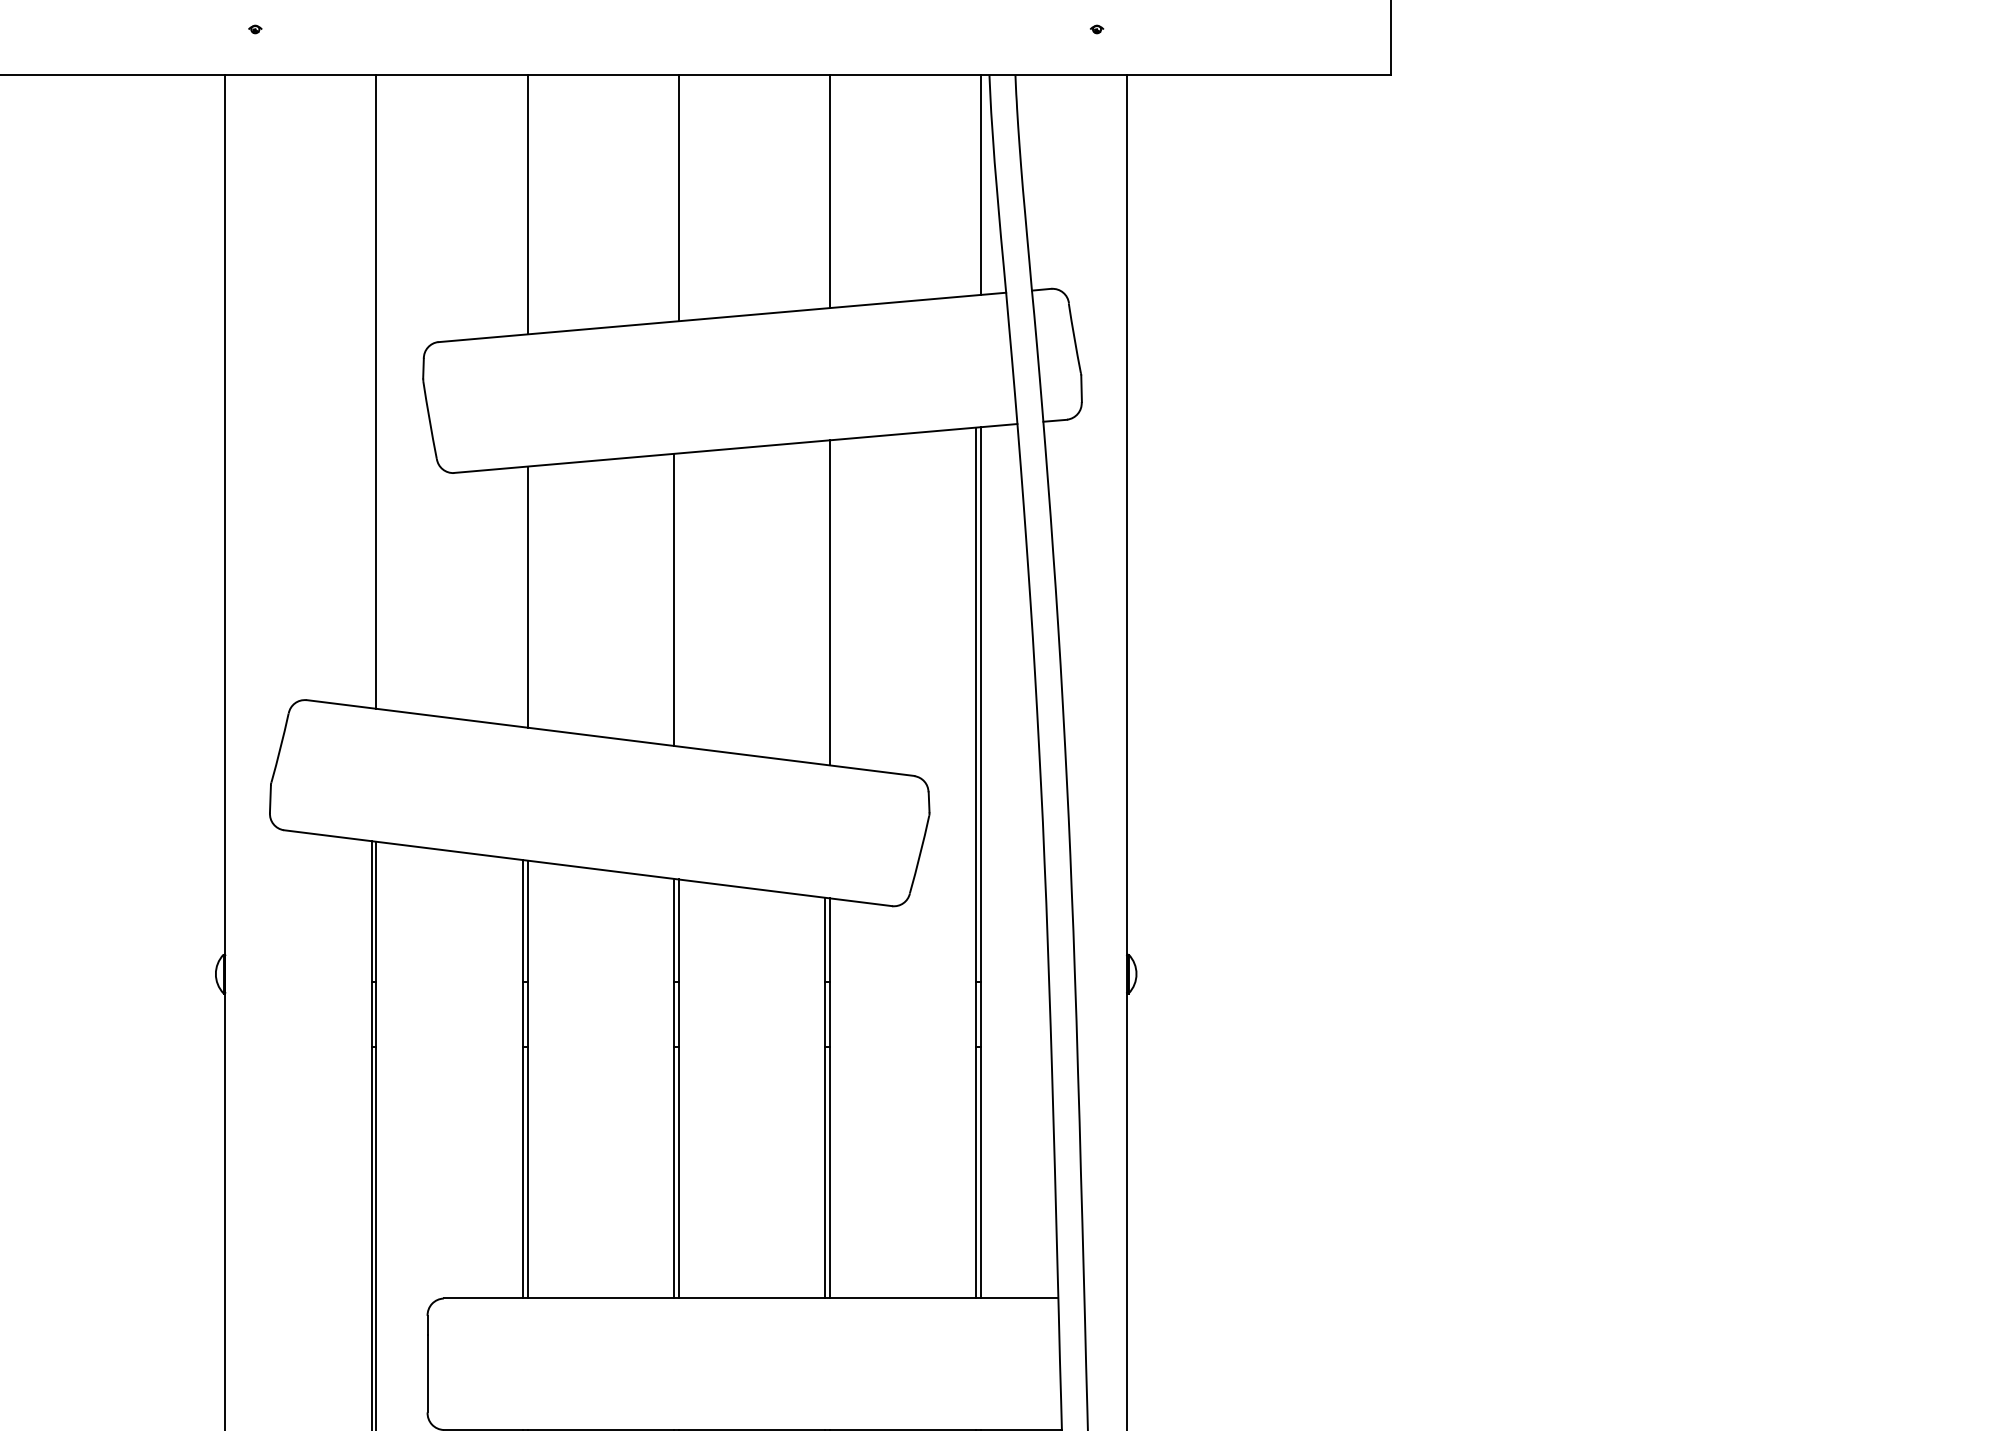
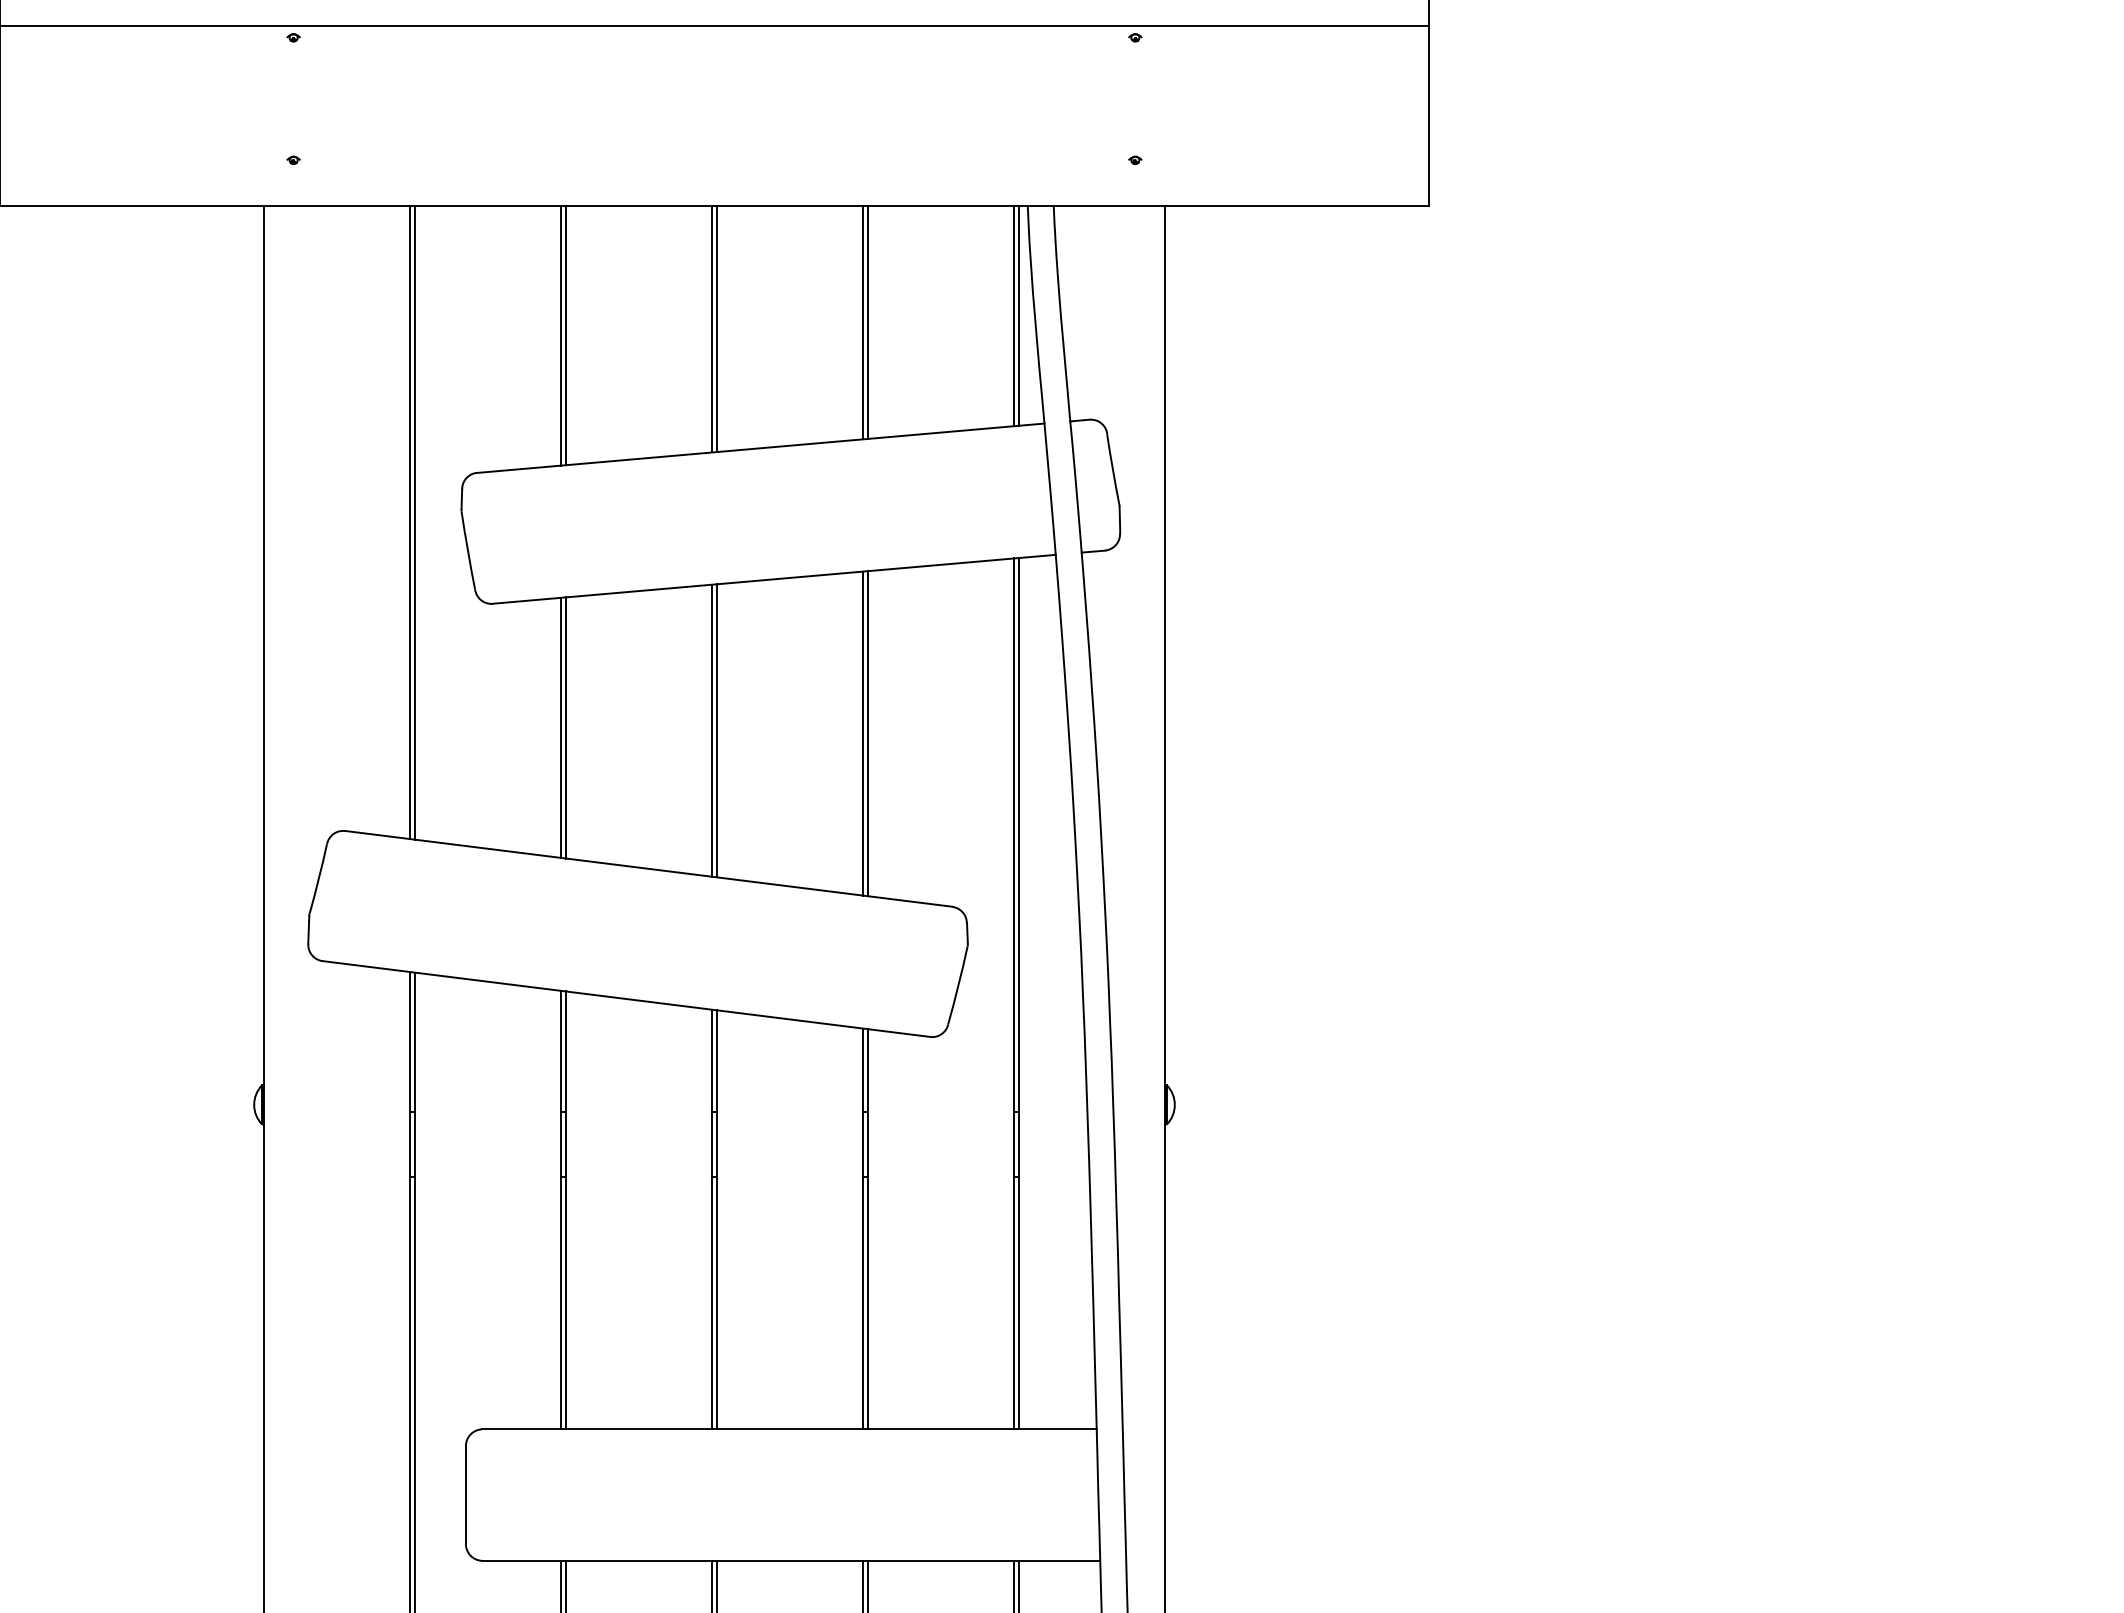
line: (976, 185) -> (1014, 316), added
line: (825, 191) -> (863, 322), added
line: (674, 198) -> (712, 329), added
line: (522, 204) -> (560, 335), added
line: (371, 391) -> (409, 522), added
line: (522, 596) -> (560, 727), added
line: (678, 599) -> (716, 730), added
line: (825, 602) -> (863, 733), added

